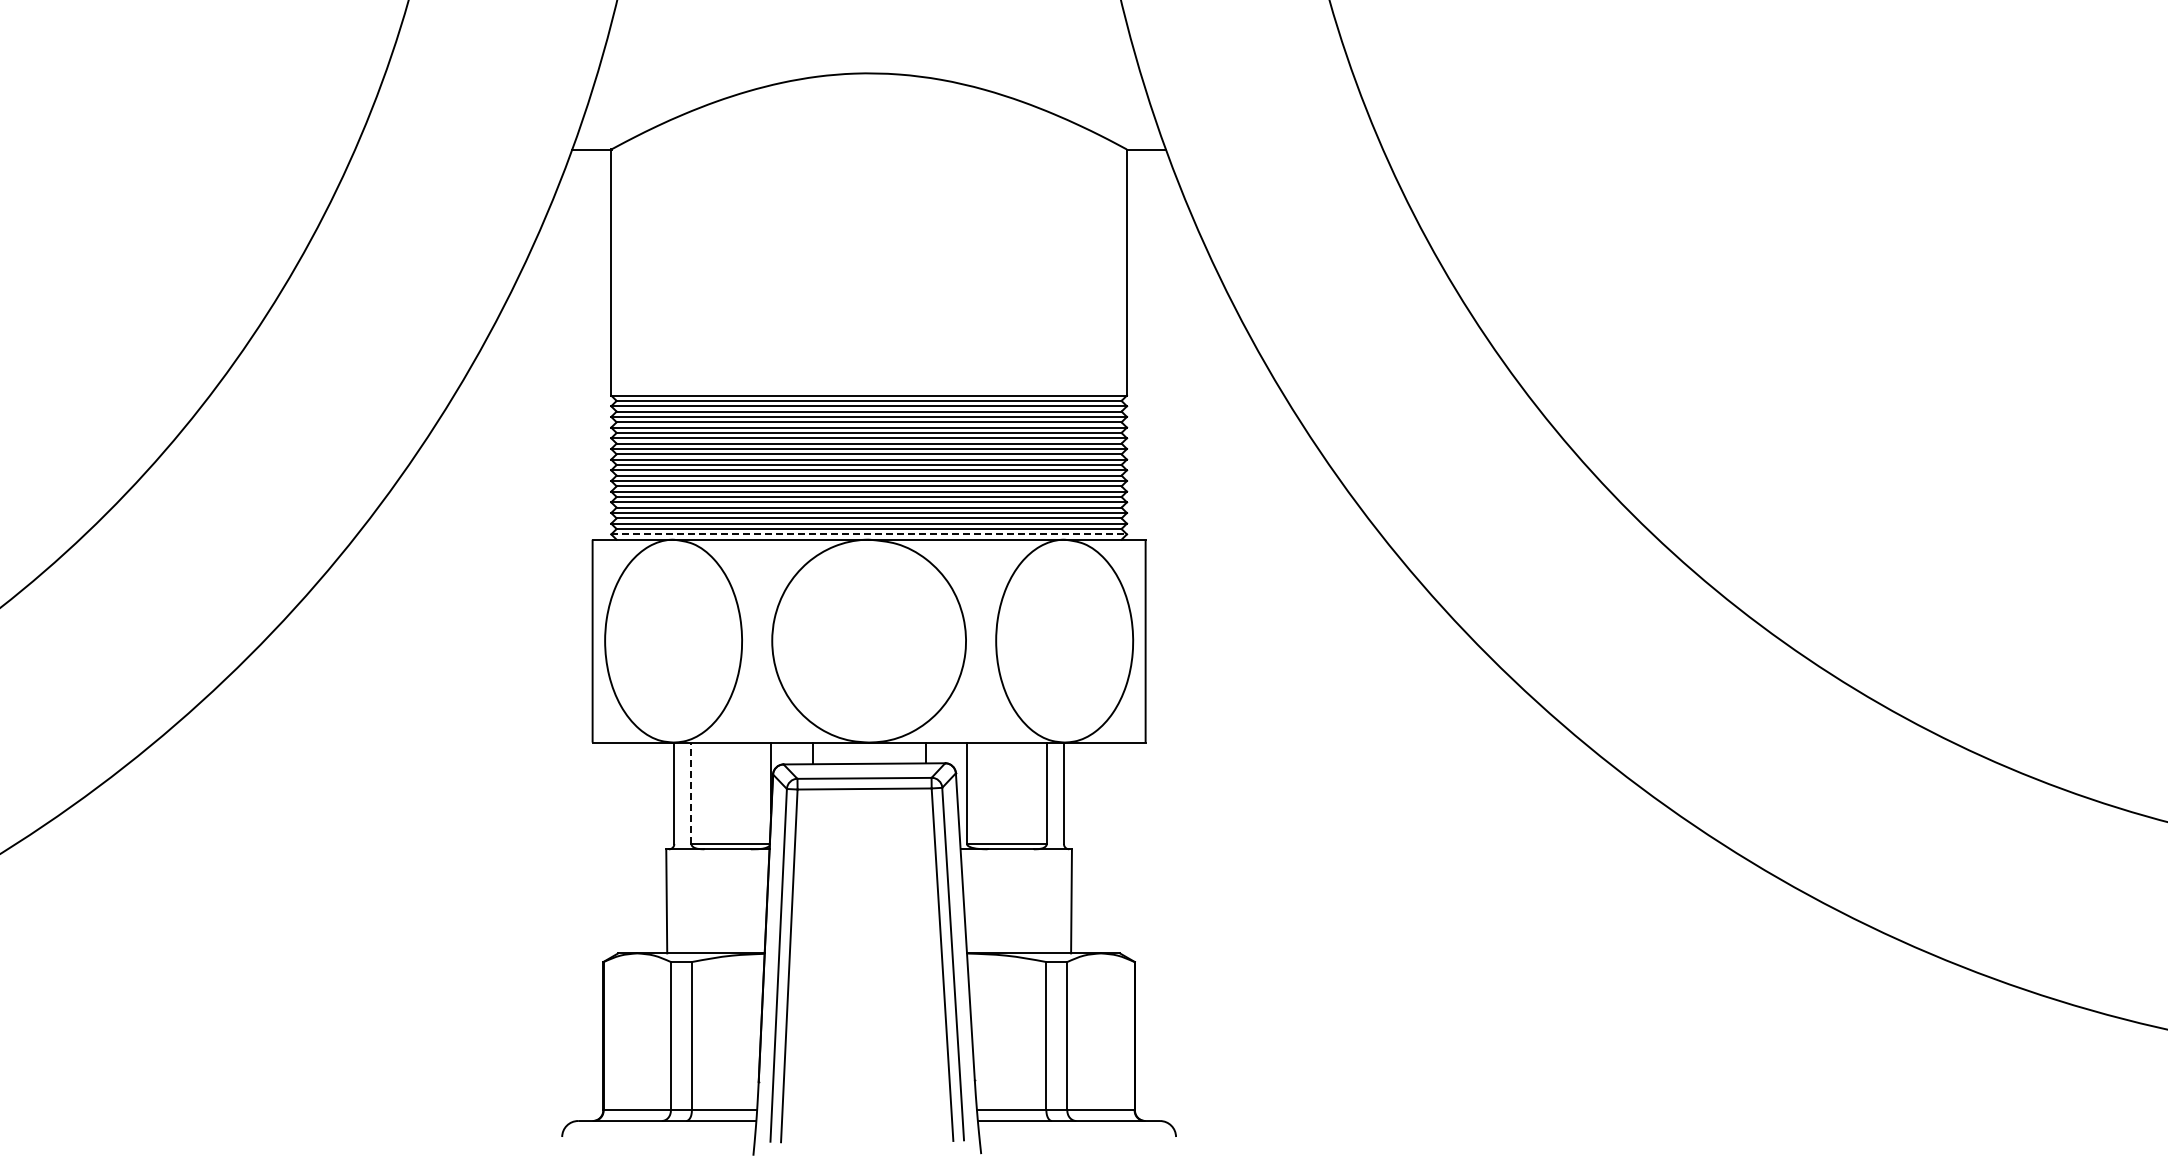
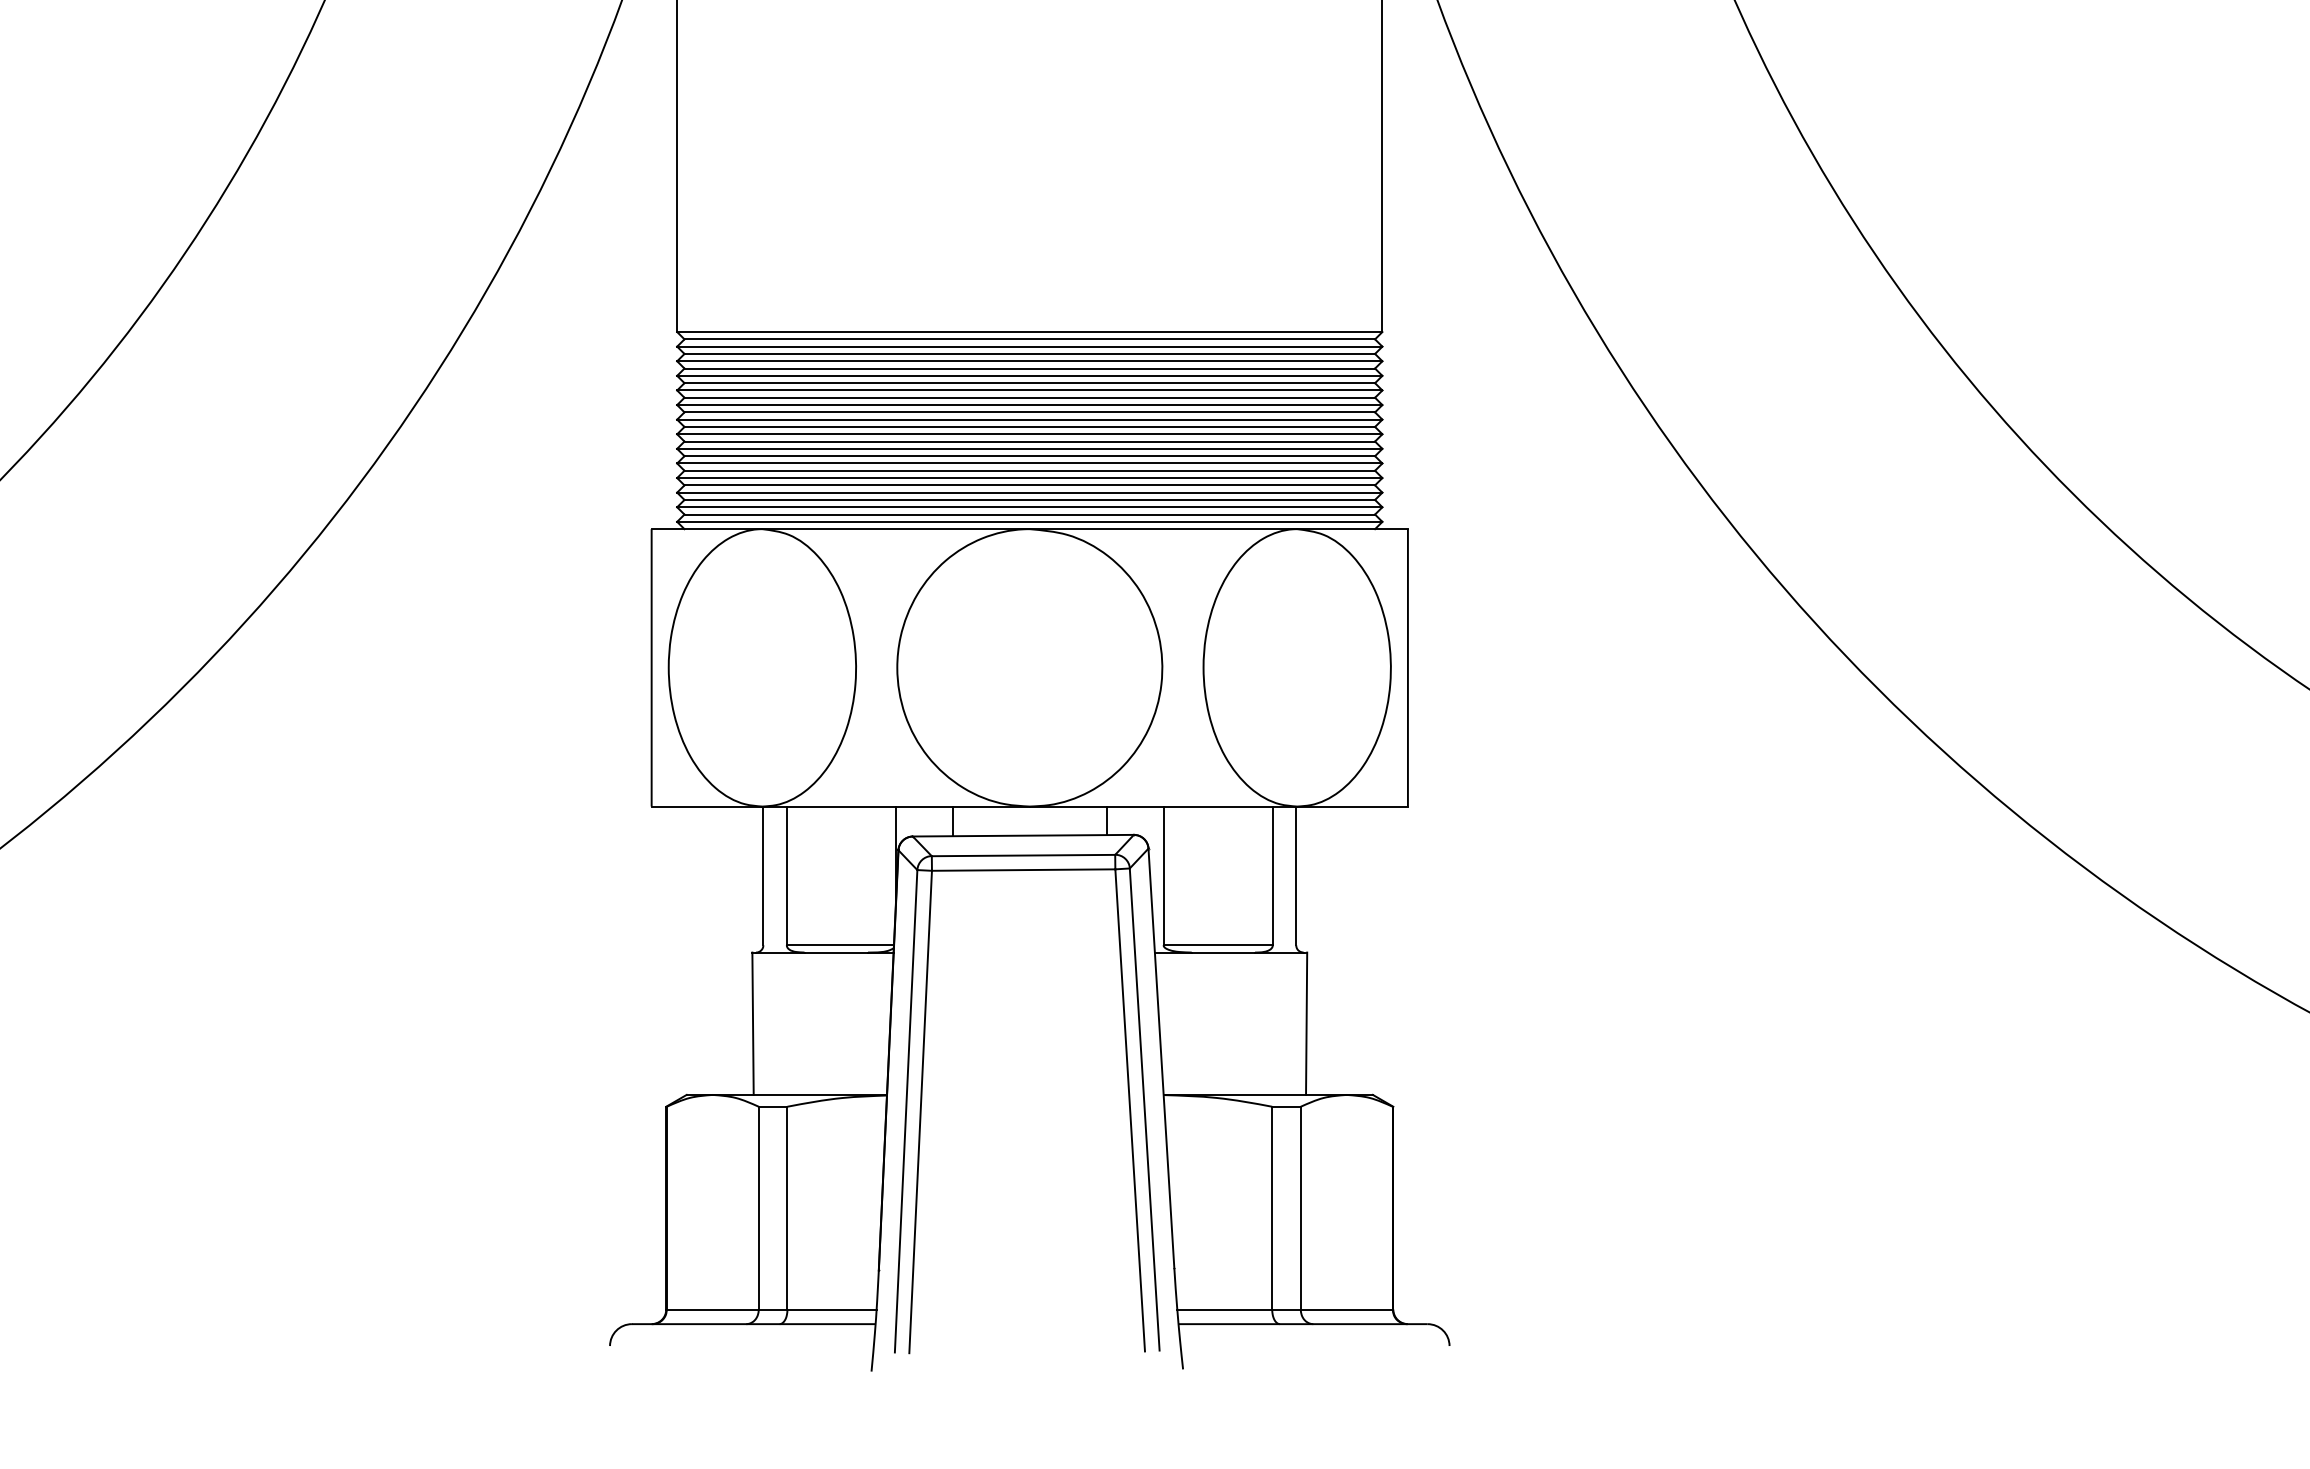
line: (869, 534) -> (1030, 522), dashed -> solid
line: (691, 793) -> (786, 876), dashed -> solid

